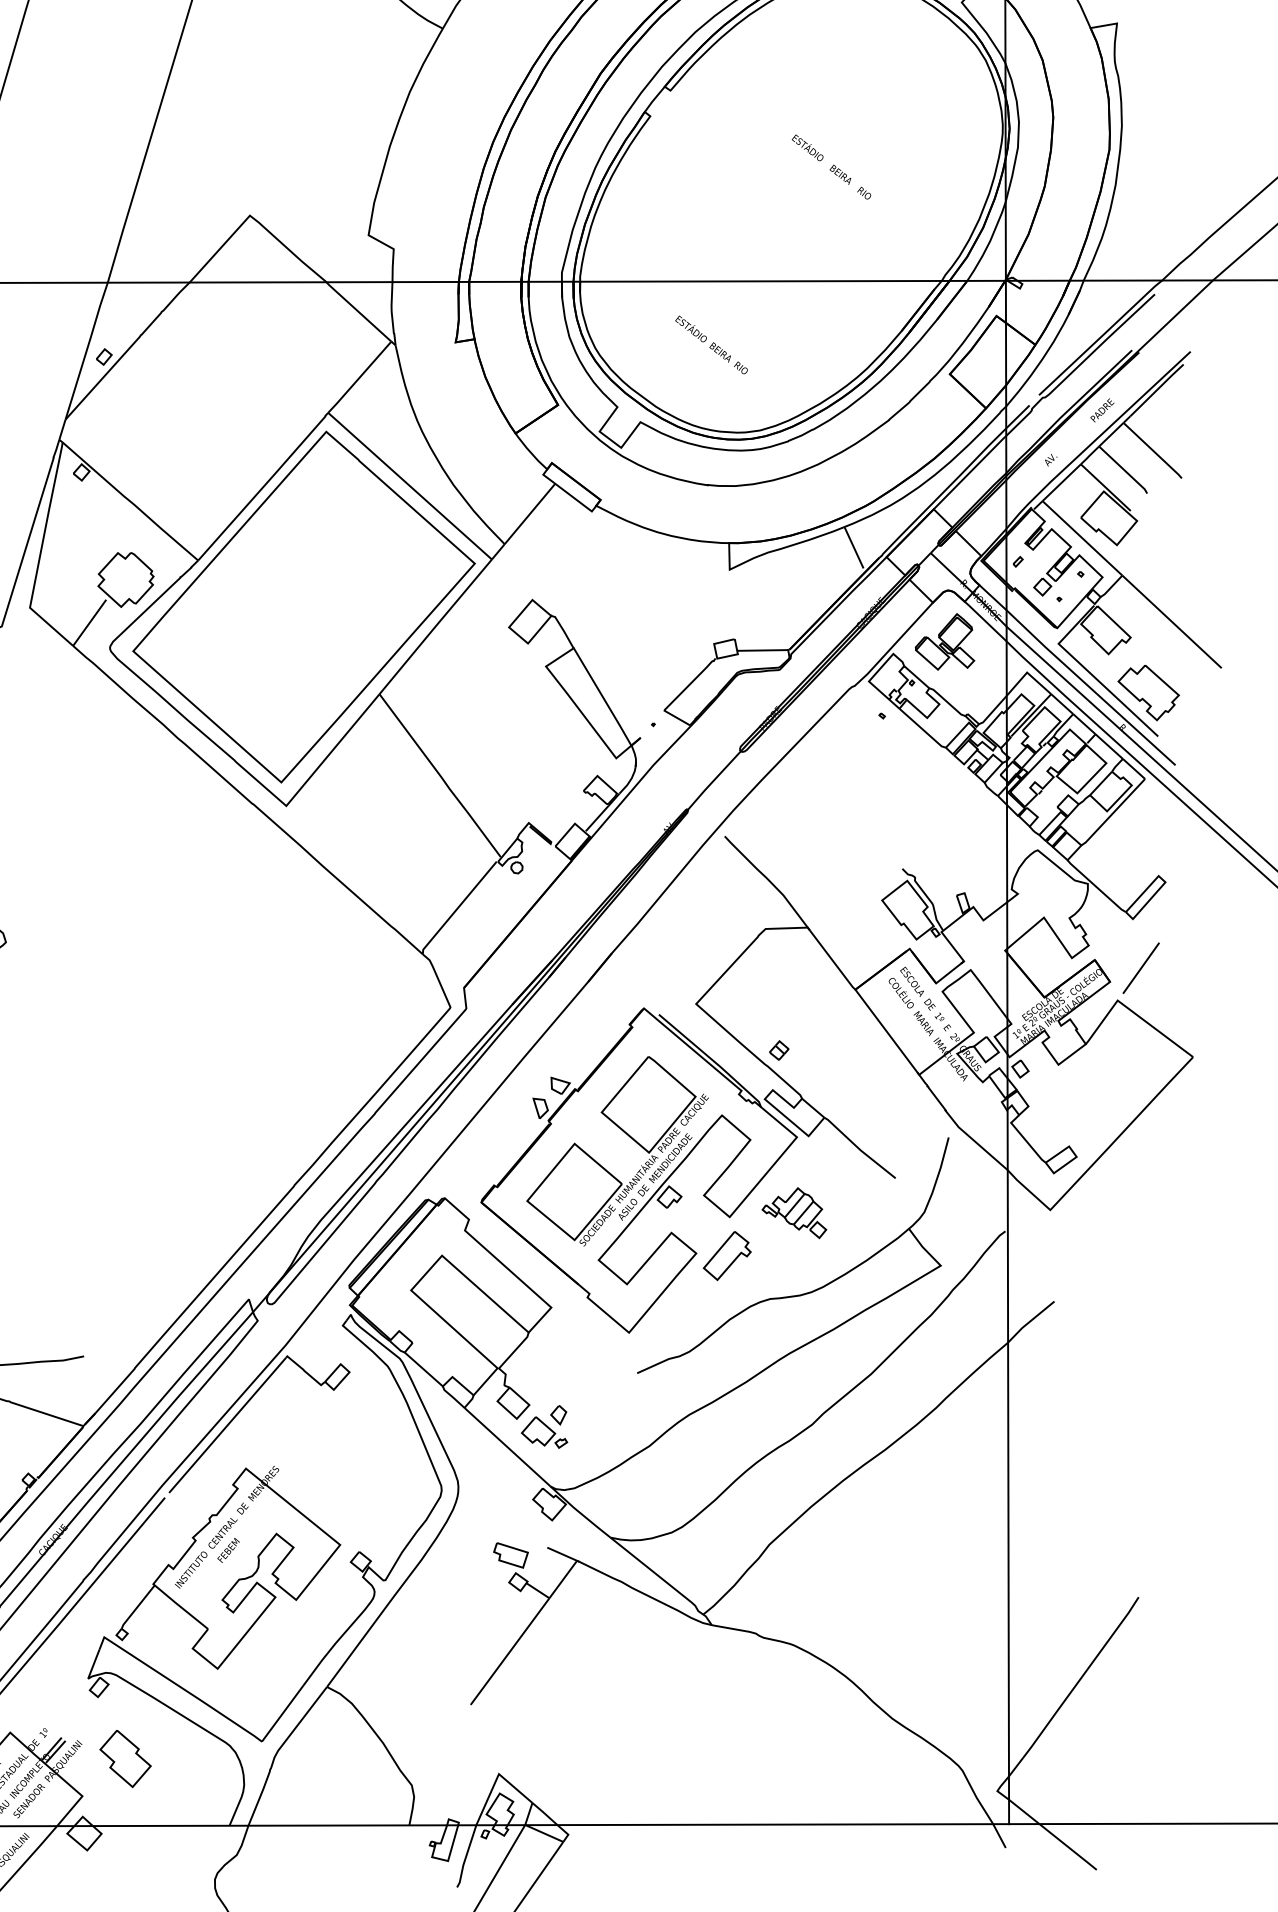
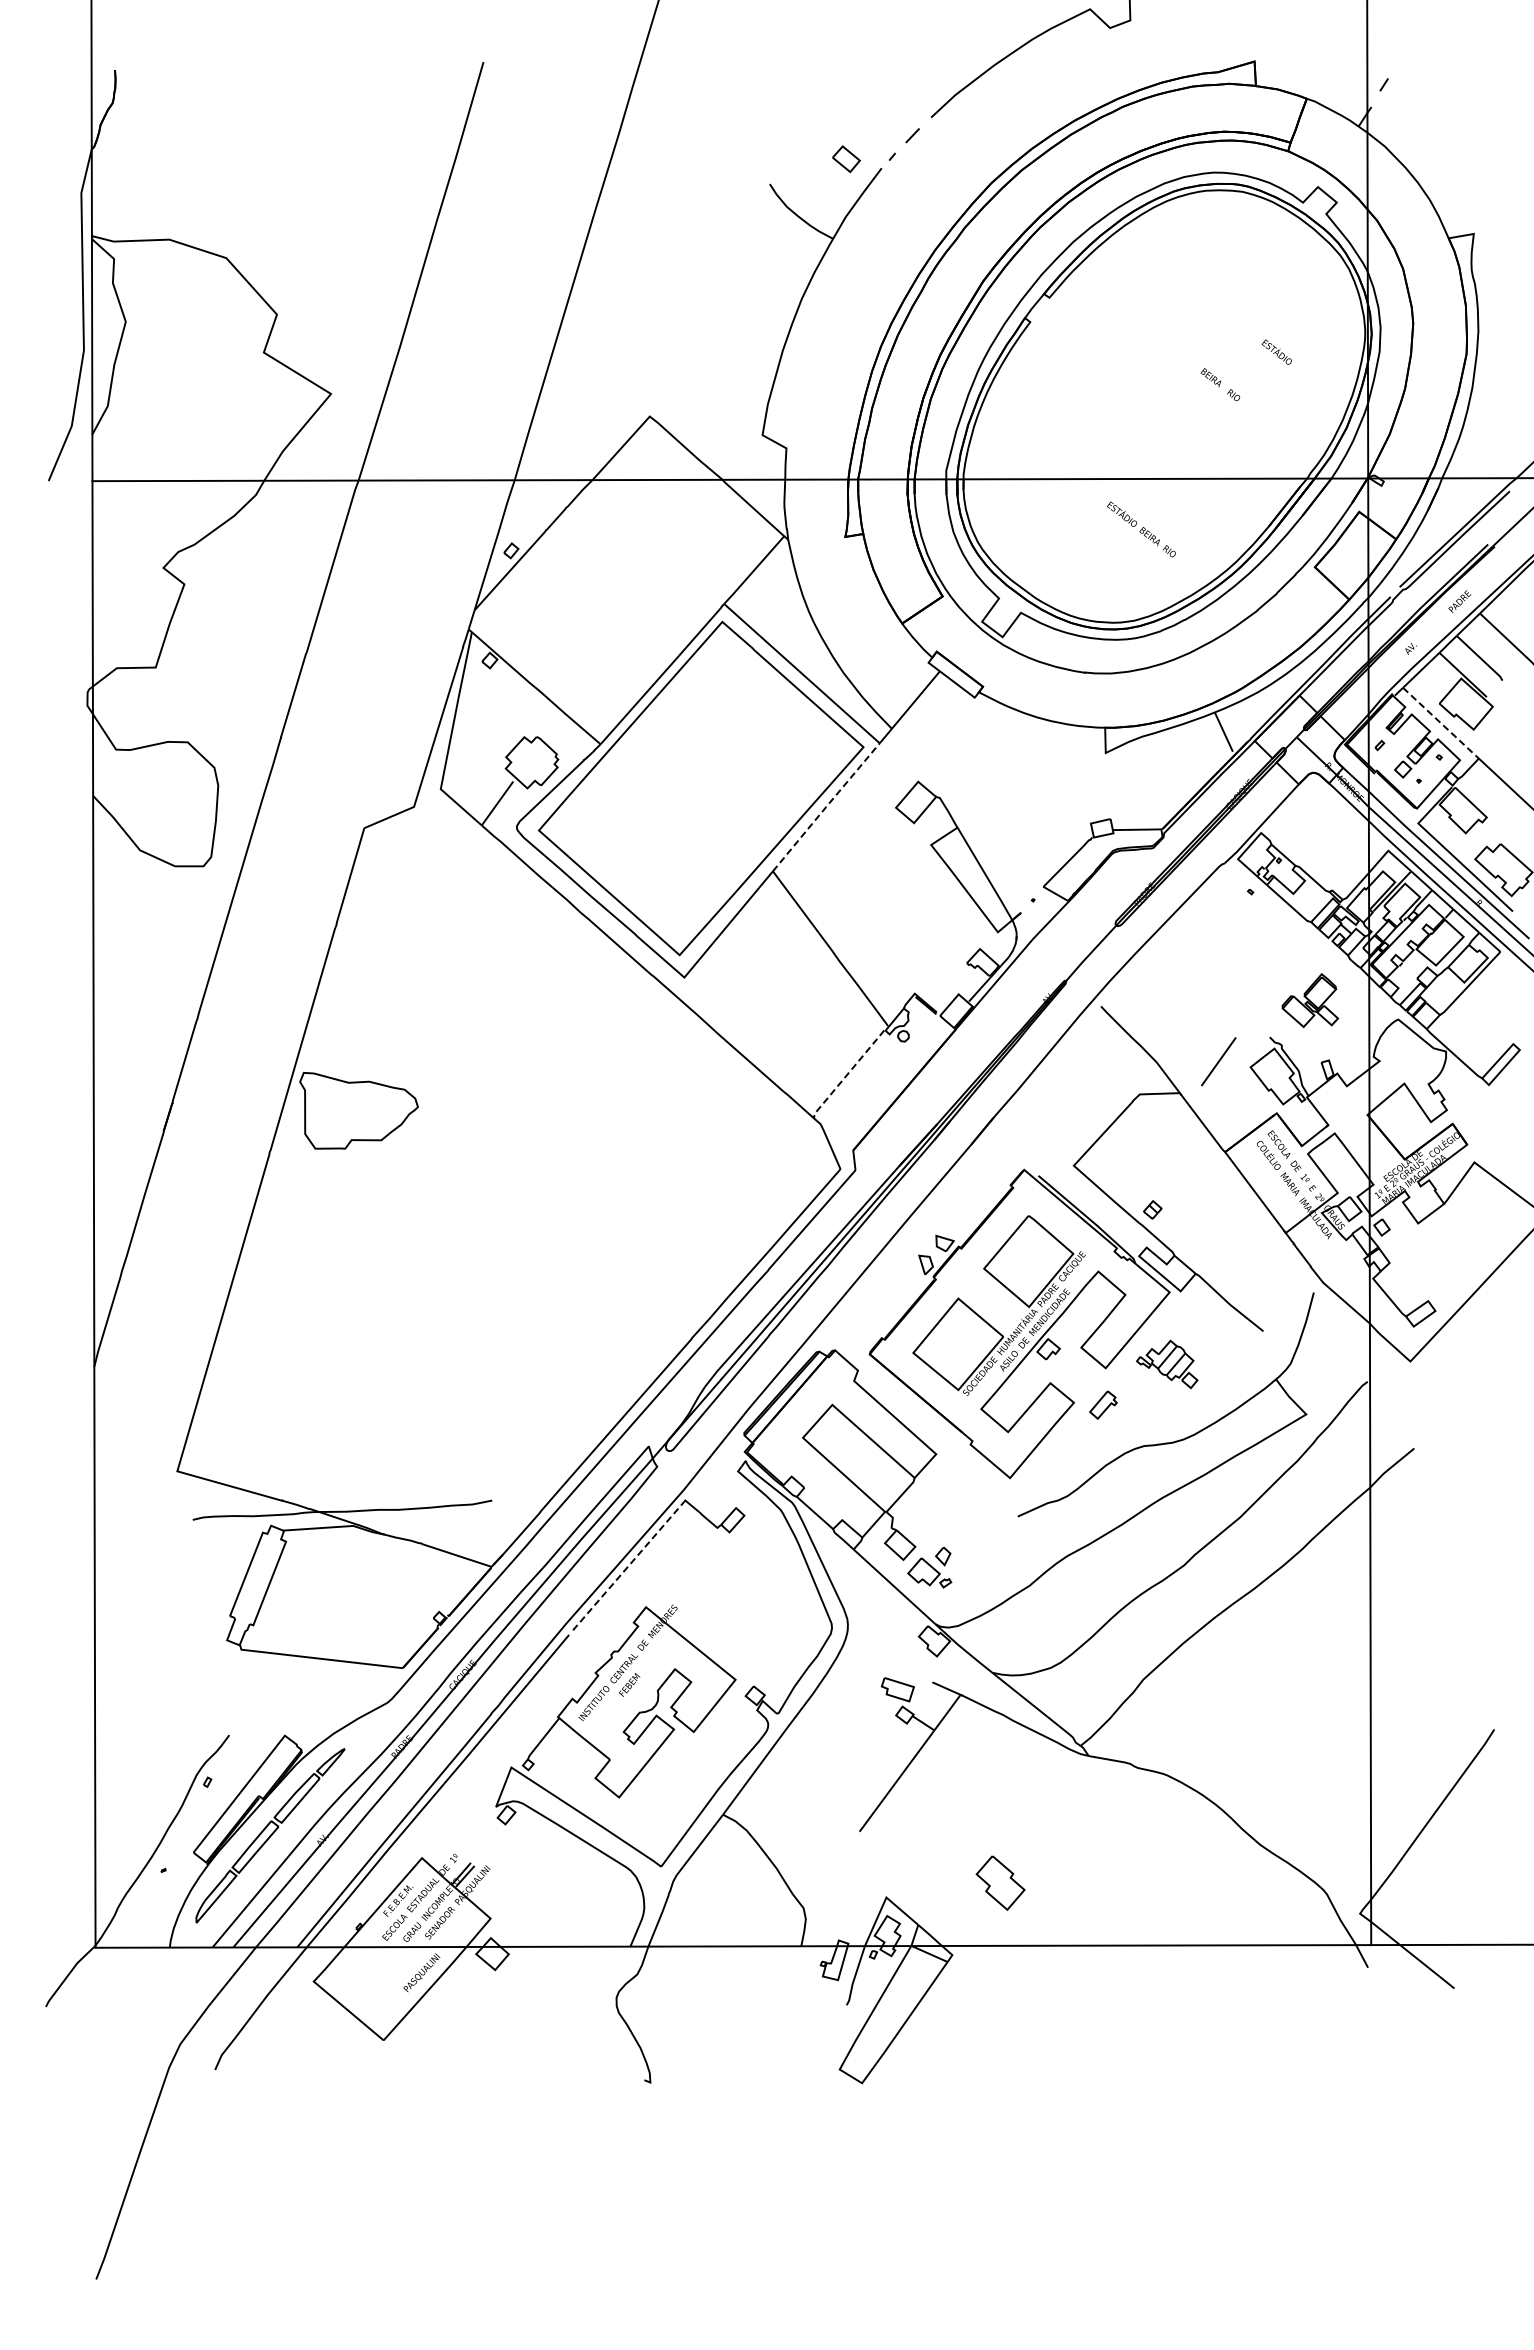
text: (807, 147) -> (1276, 351), moved
text: (711, 345) -> (1141, 529), moved
line: (1081, 538) -> (1440, 723), solid -> dashed
line: (435, 627) -> (826, 807), solid -> dashed
part: (945, 641) -> (1310, 1000), moved
line: (457, 908) -> (847, 1074), solid -> dashed
line: (1140, 967) -> (1218, 1061), moved
part: (727, 1255) -> (1103, 1404), size x0.6
line: (227, 1425) -> (628, 1566), solid -> dashed
part: (125, 1758) -> (1000, 1882), moved

